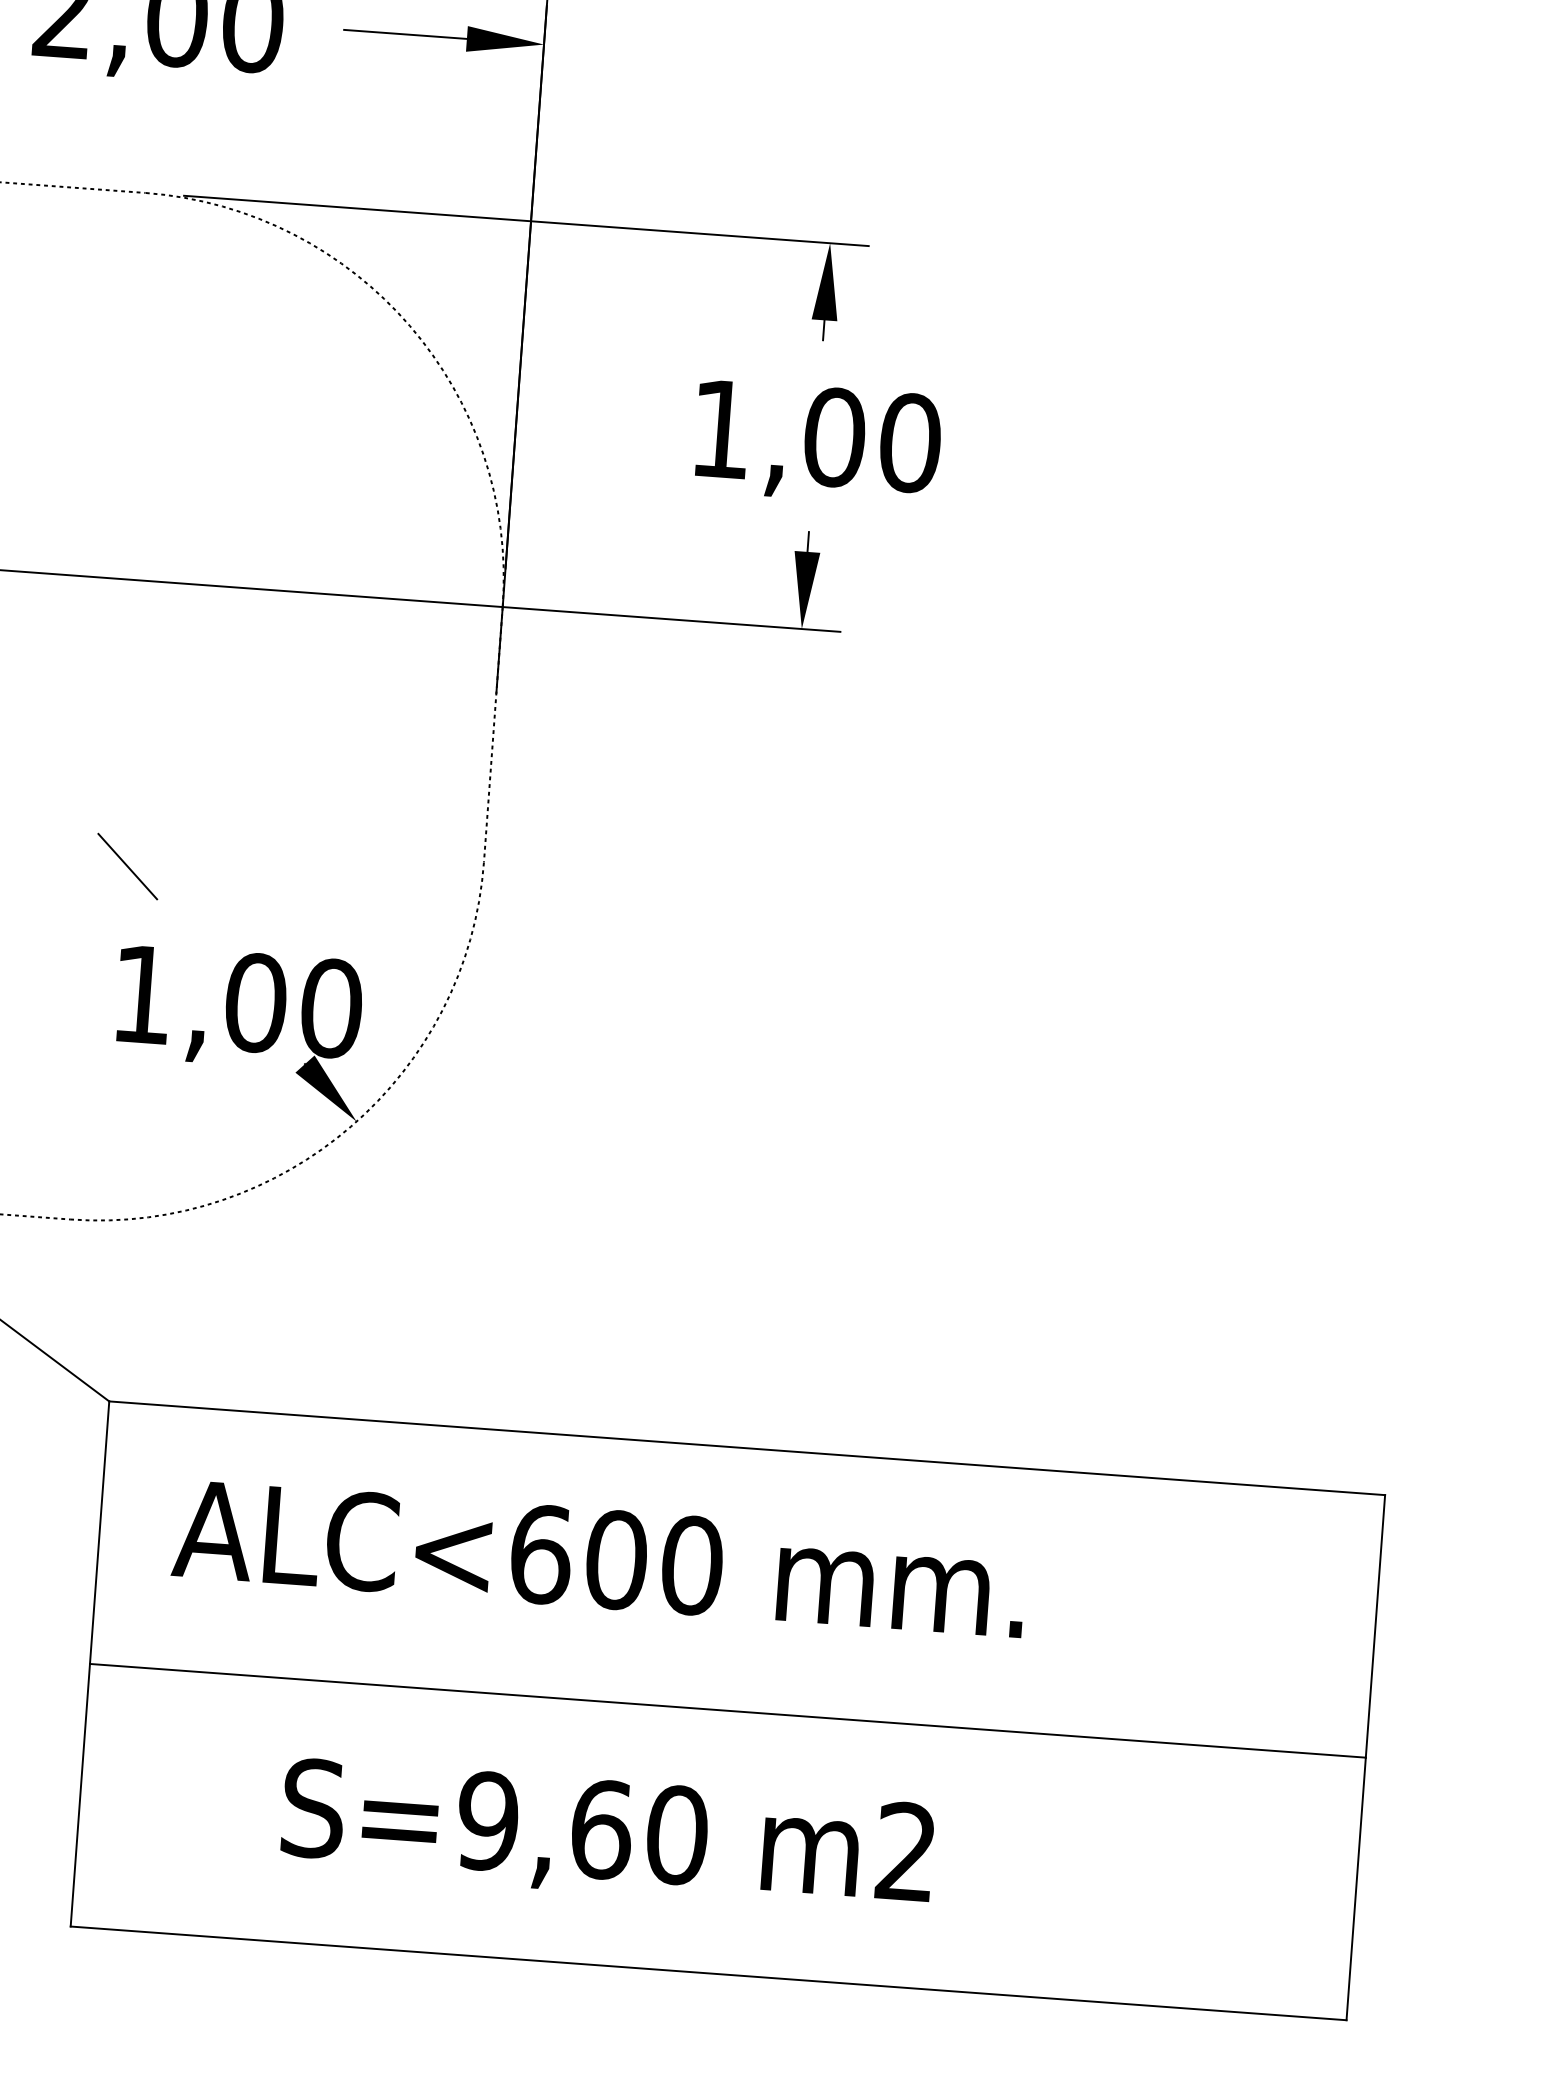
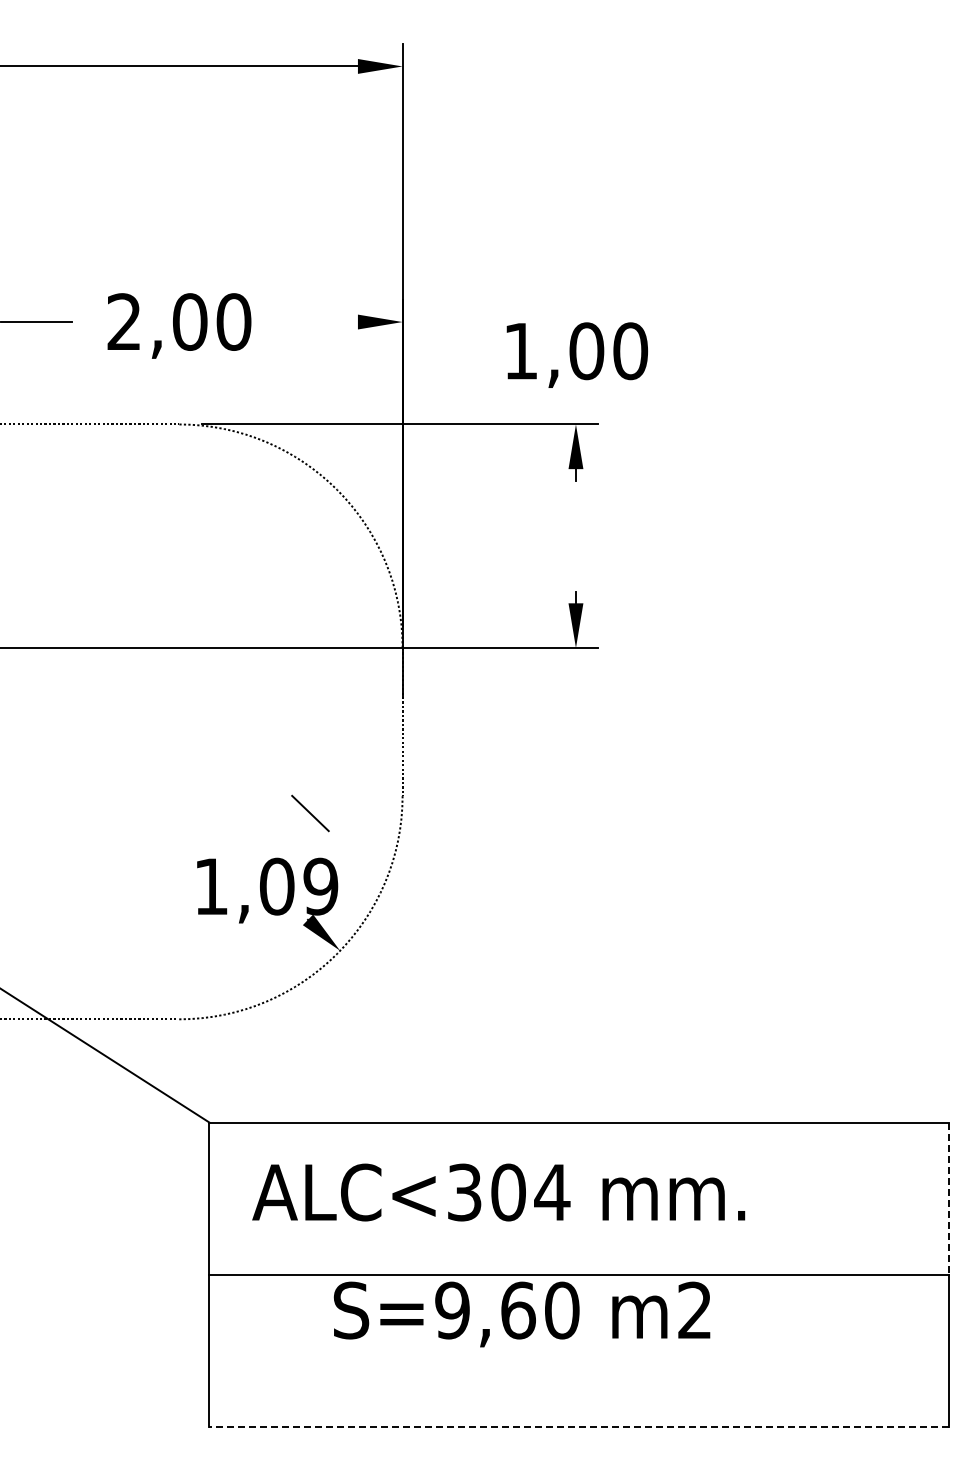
line: (403, 35) -> (321, 322), removed
text: (816, 441) -> (576, 354), moved
line: (127, 866) -> (310, 813), moved
text: (330, 1008) -> (320, 886), 1,00 -> 1,09
text: (616, 1560) -> (508, 1192), ALC<600 -> ALC<304
line: (1374, 1627) -> (948, 1199), solid -> dashed
text: (606, 1836) -> (521, 1314), moved
line: (709, 1972) -> (579, 1426), solid -> dashed

